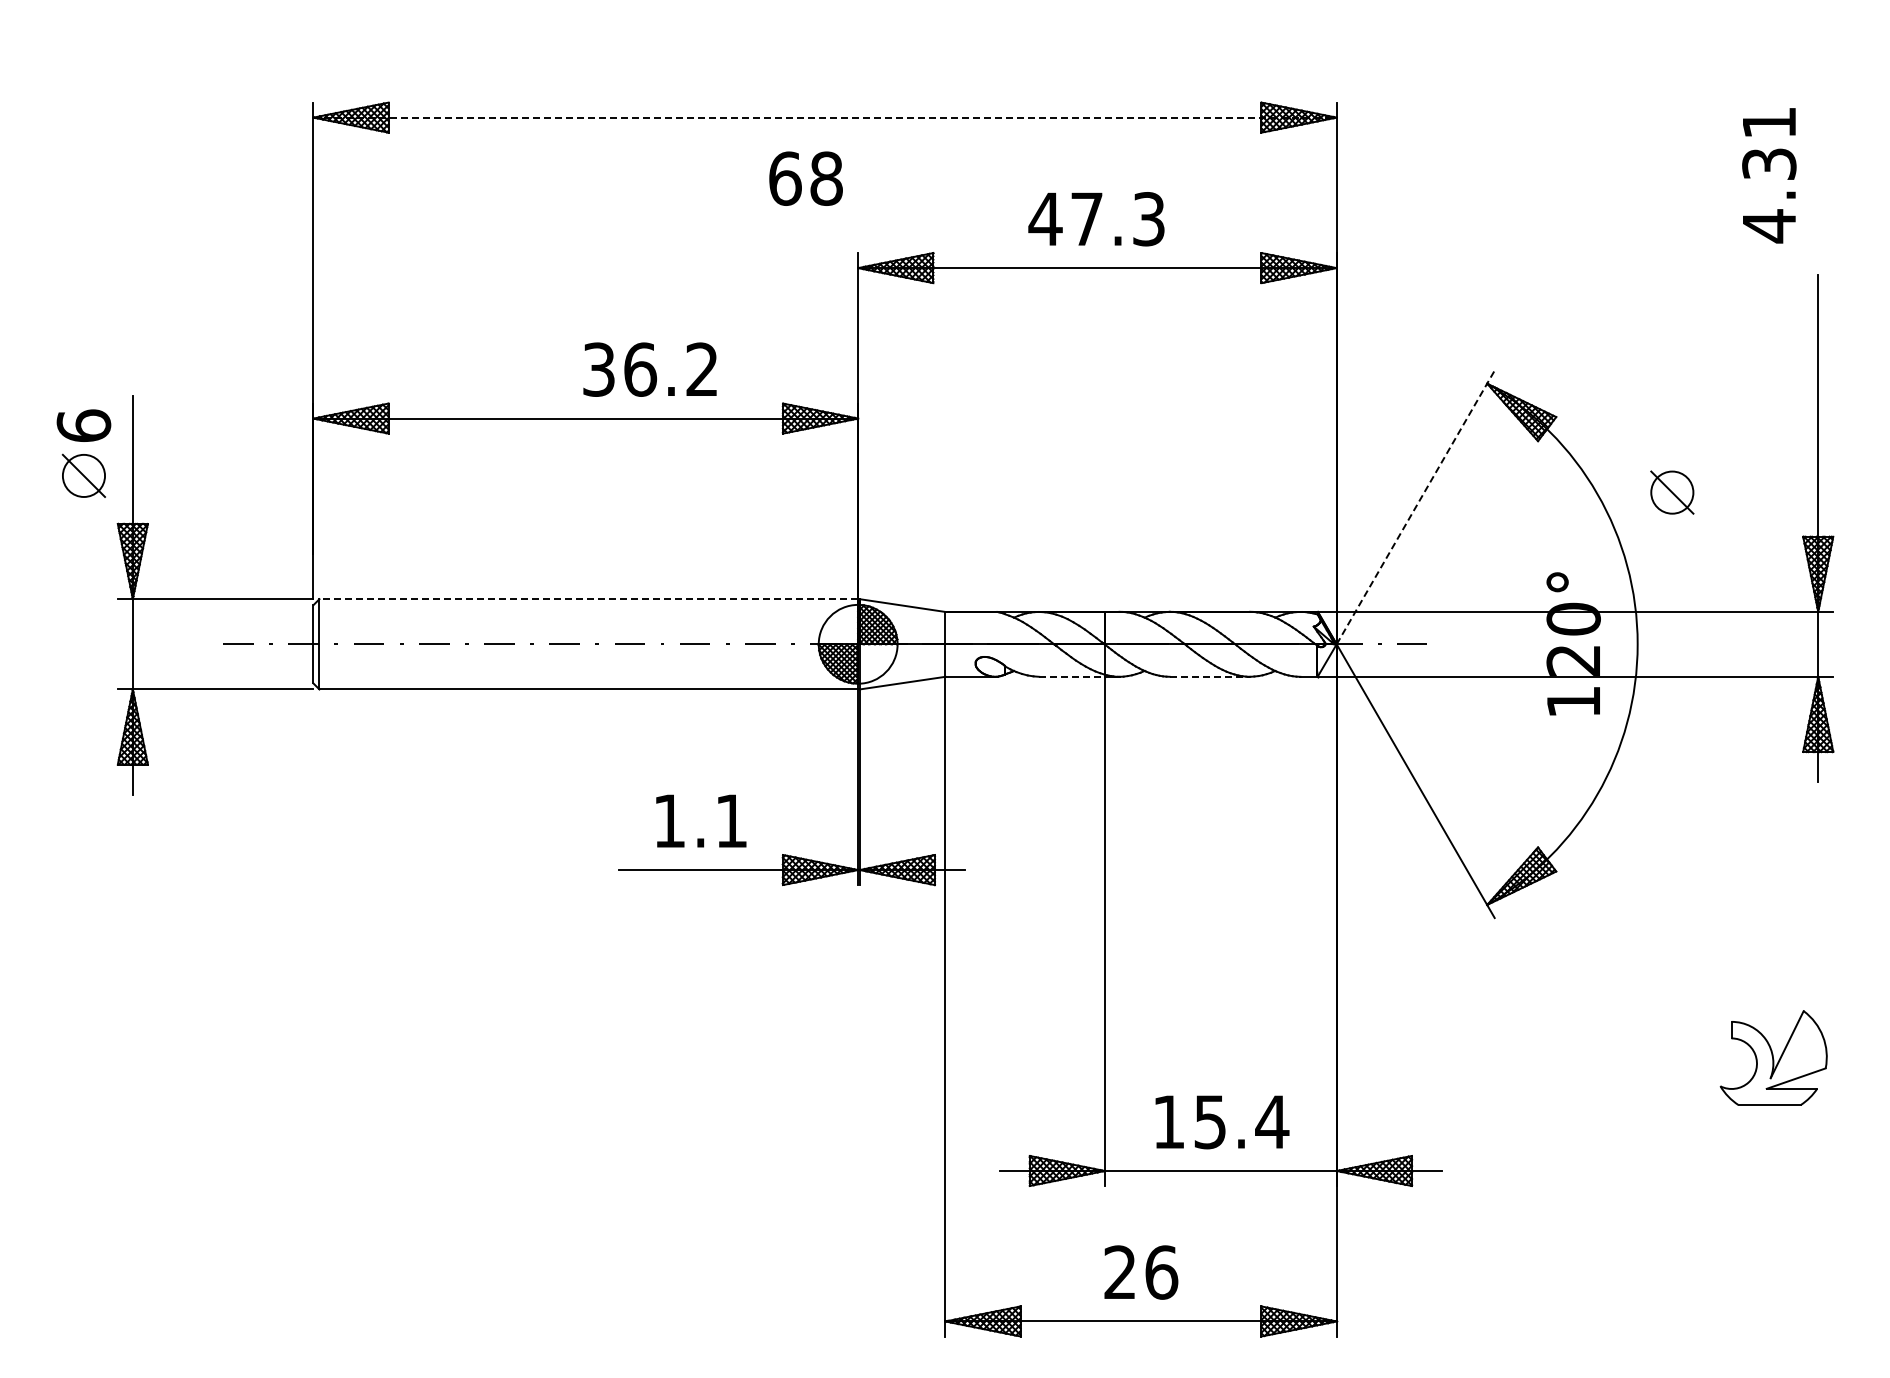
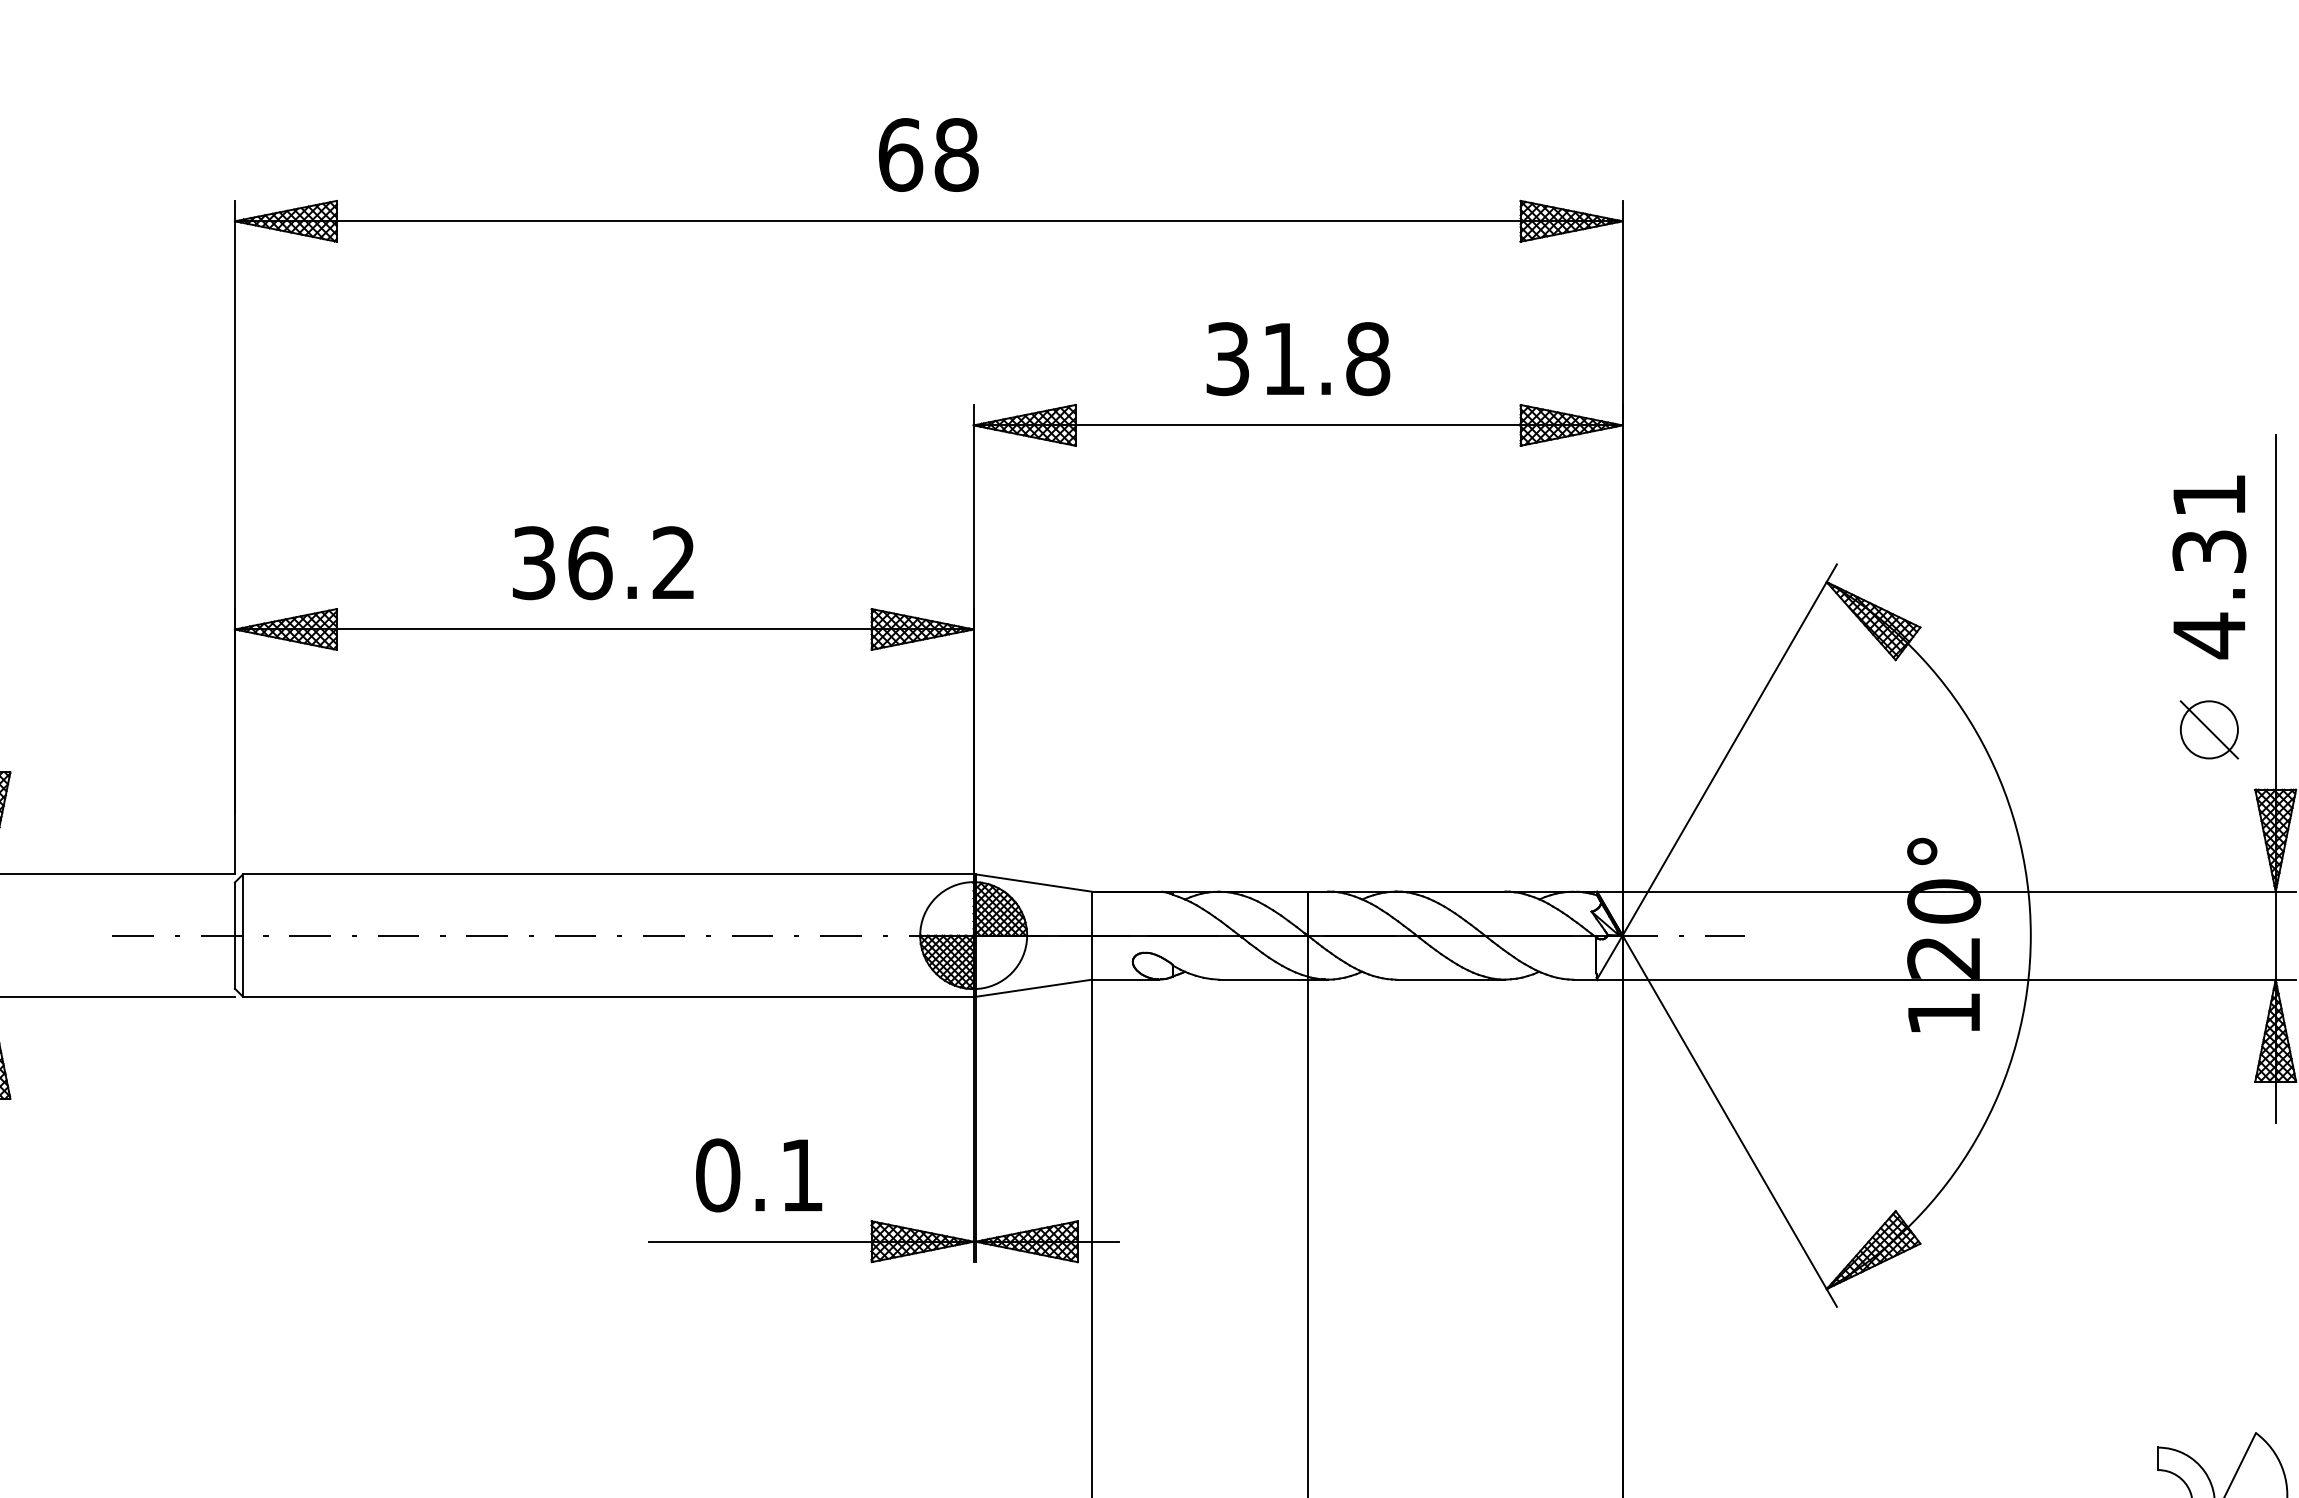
line: (825, 117) -> (929, 221), dashed -> solid
text: (1769, 175) -> (2209, 566), moved
text: (805, 178) -> (927, 154), moved
text: (1096, 219) -> (1296, 359), 47.3 -> 31.8
text: (649, 369) -> (602, 562), moved
part: (1672, 492) -> (2209, 729), moved
line: (1415, 507) -> (1729, 750), dashed -> solid
line: (588, 599) -> (607, 874), dashed -> solid
line: (1072, 676) -> (1264, 979), dashed -> solid
line: (1210, 676) -> (1451, 979), dashed -> solid
text: (669, 820) -> (717, 1174), 1.1 -> 0.1

